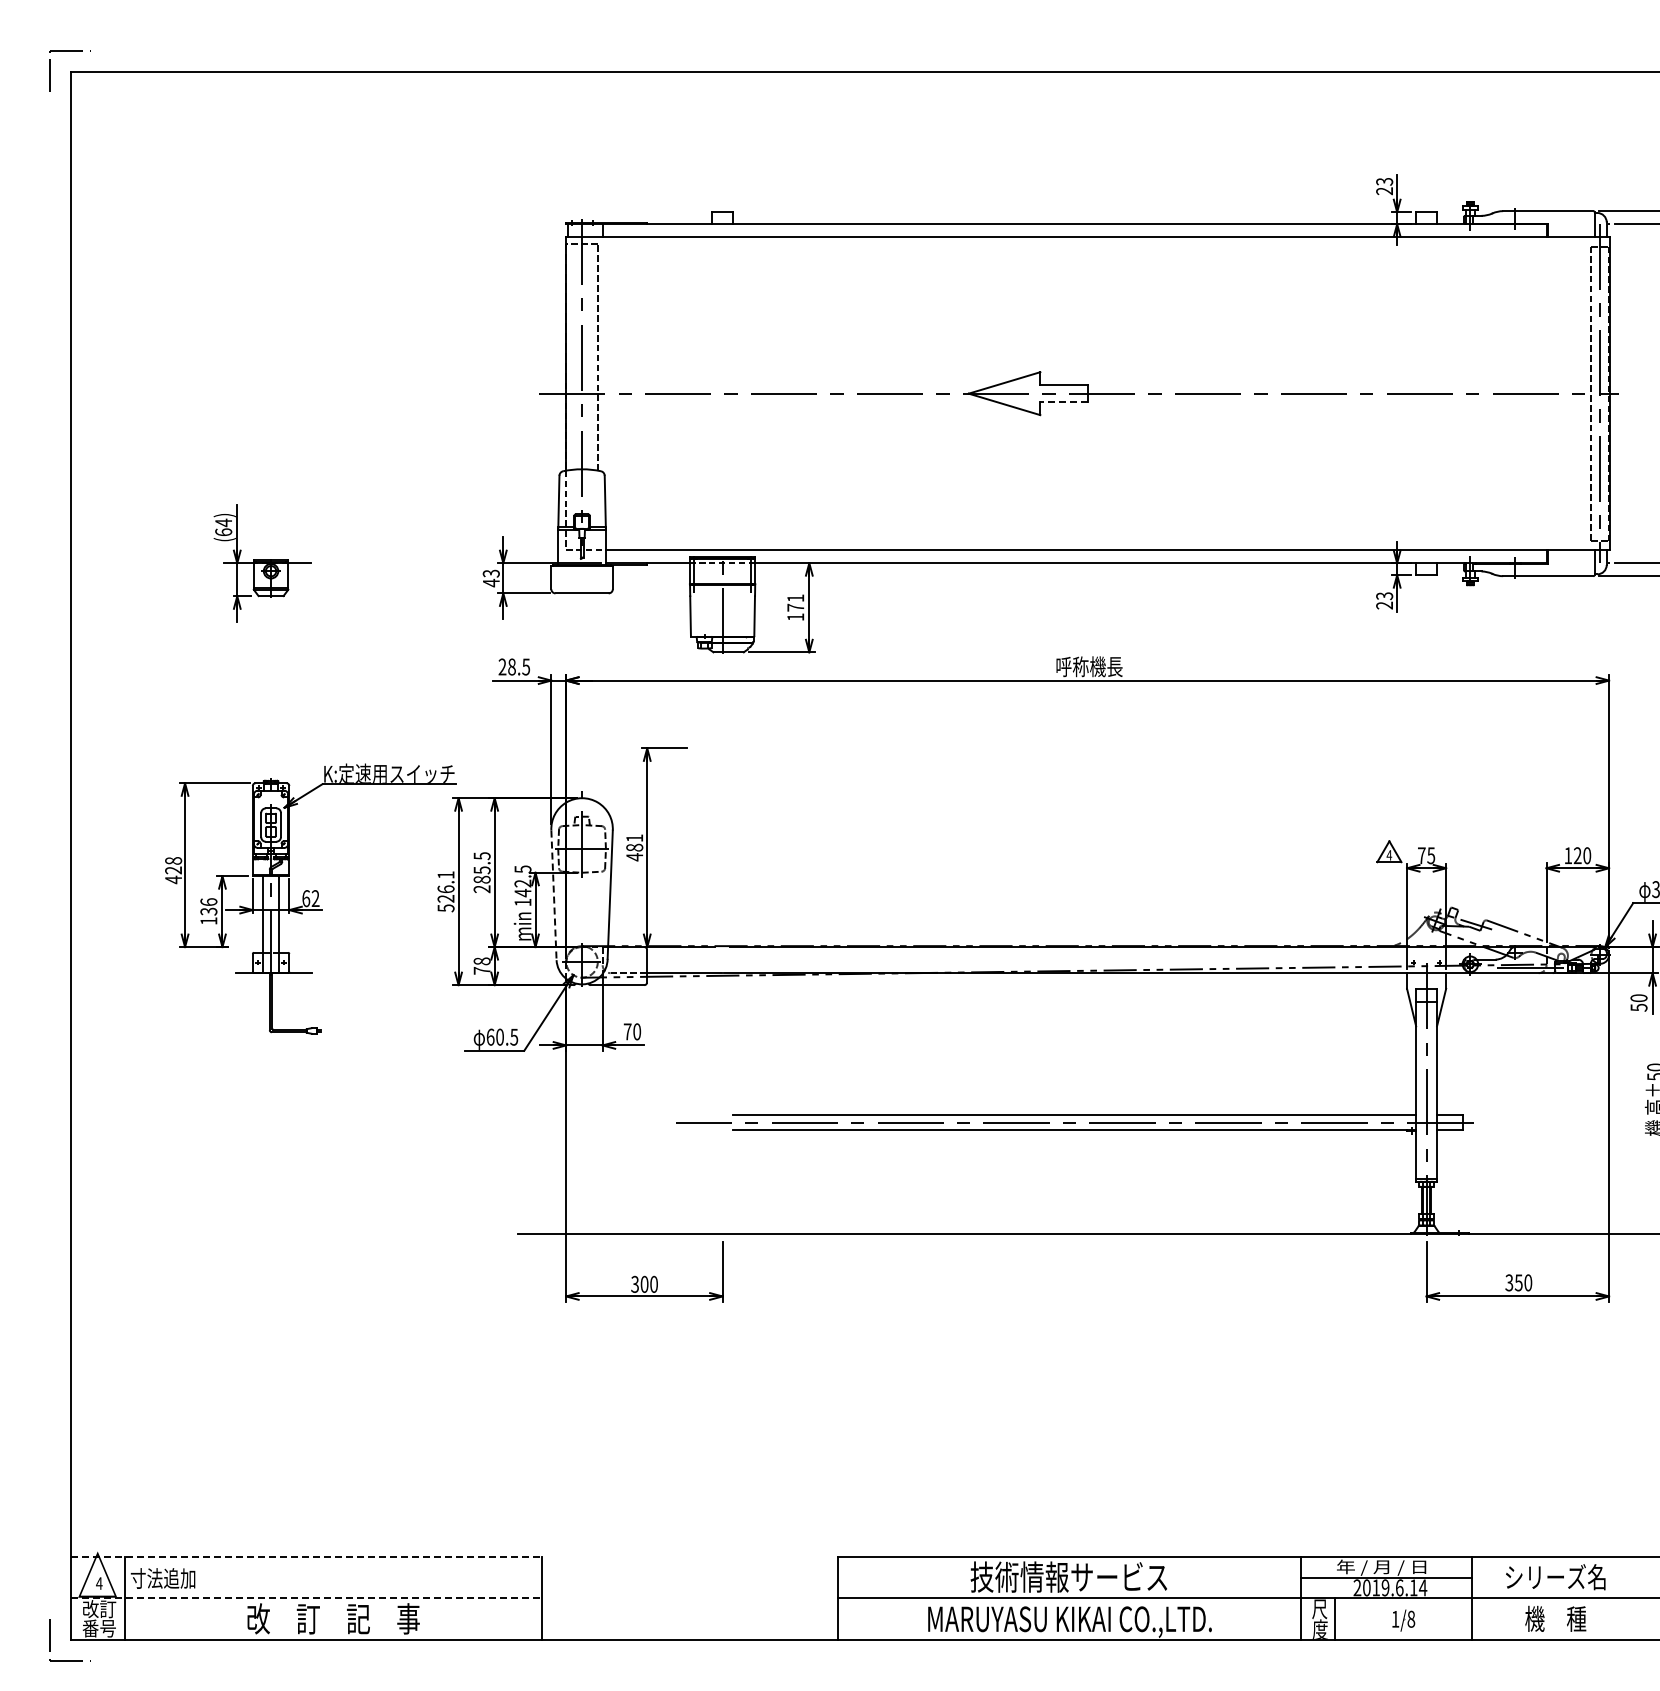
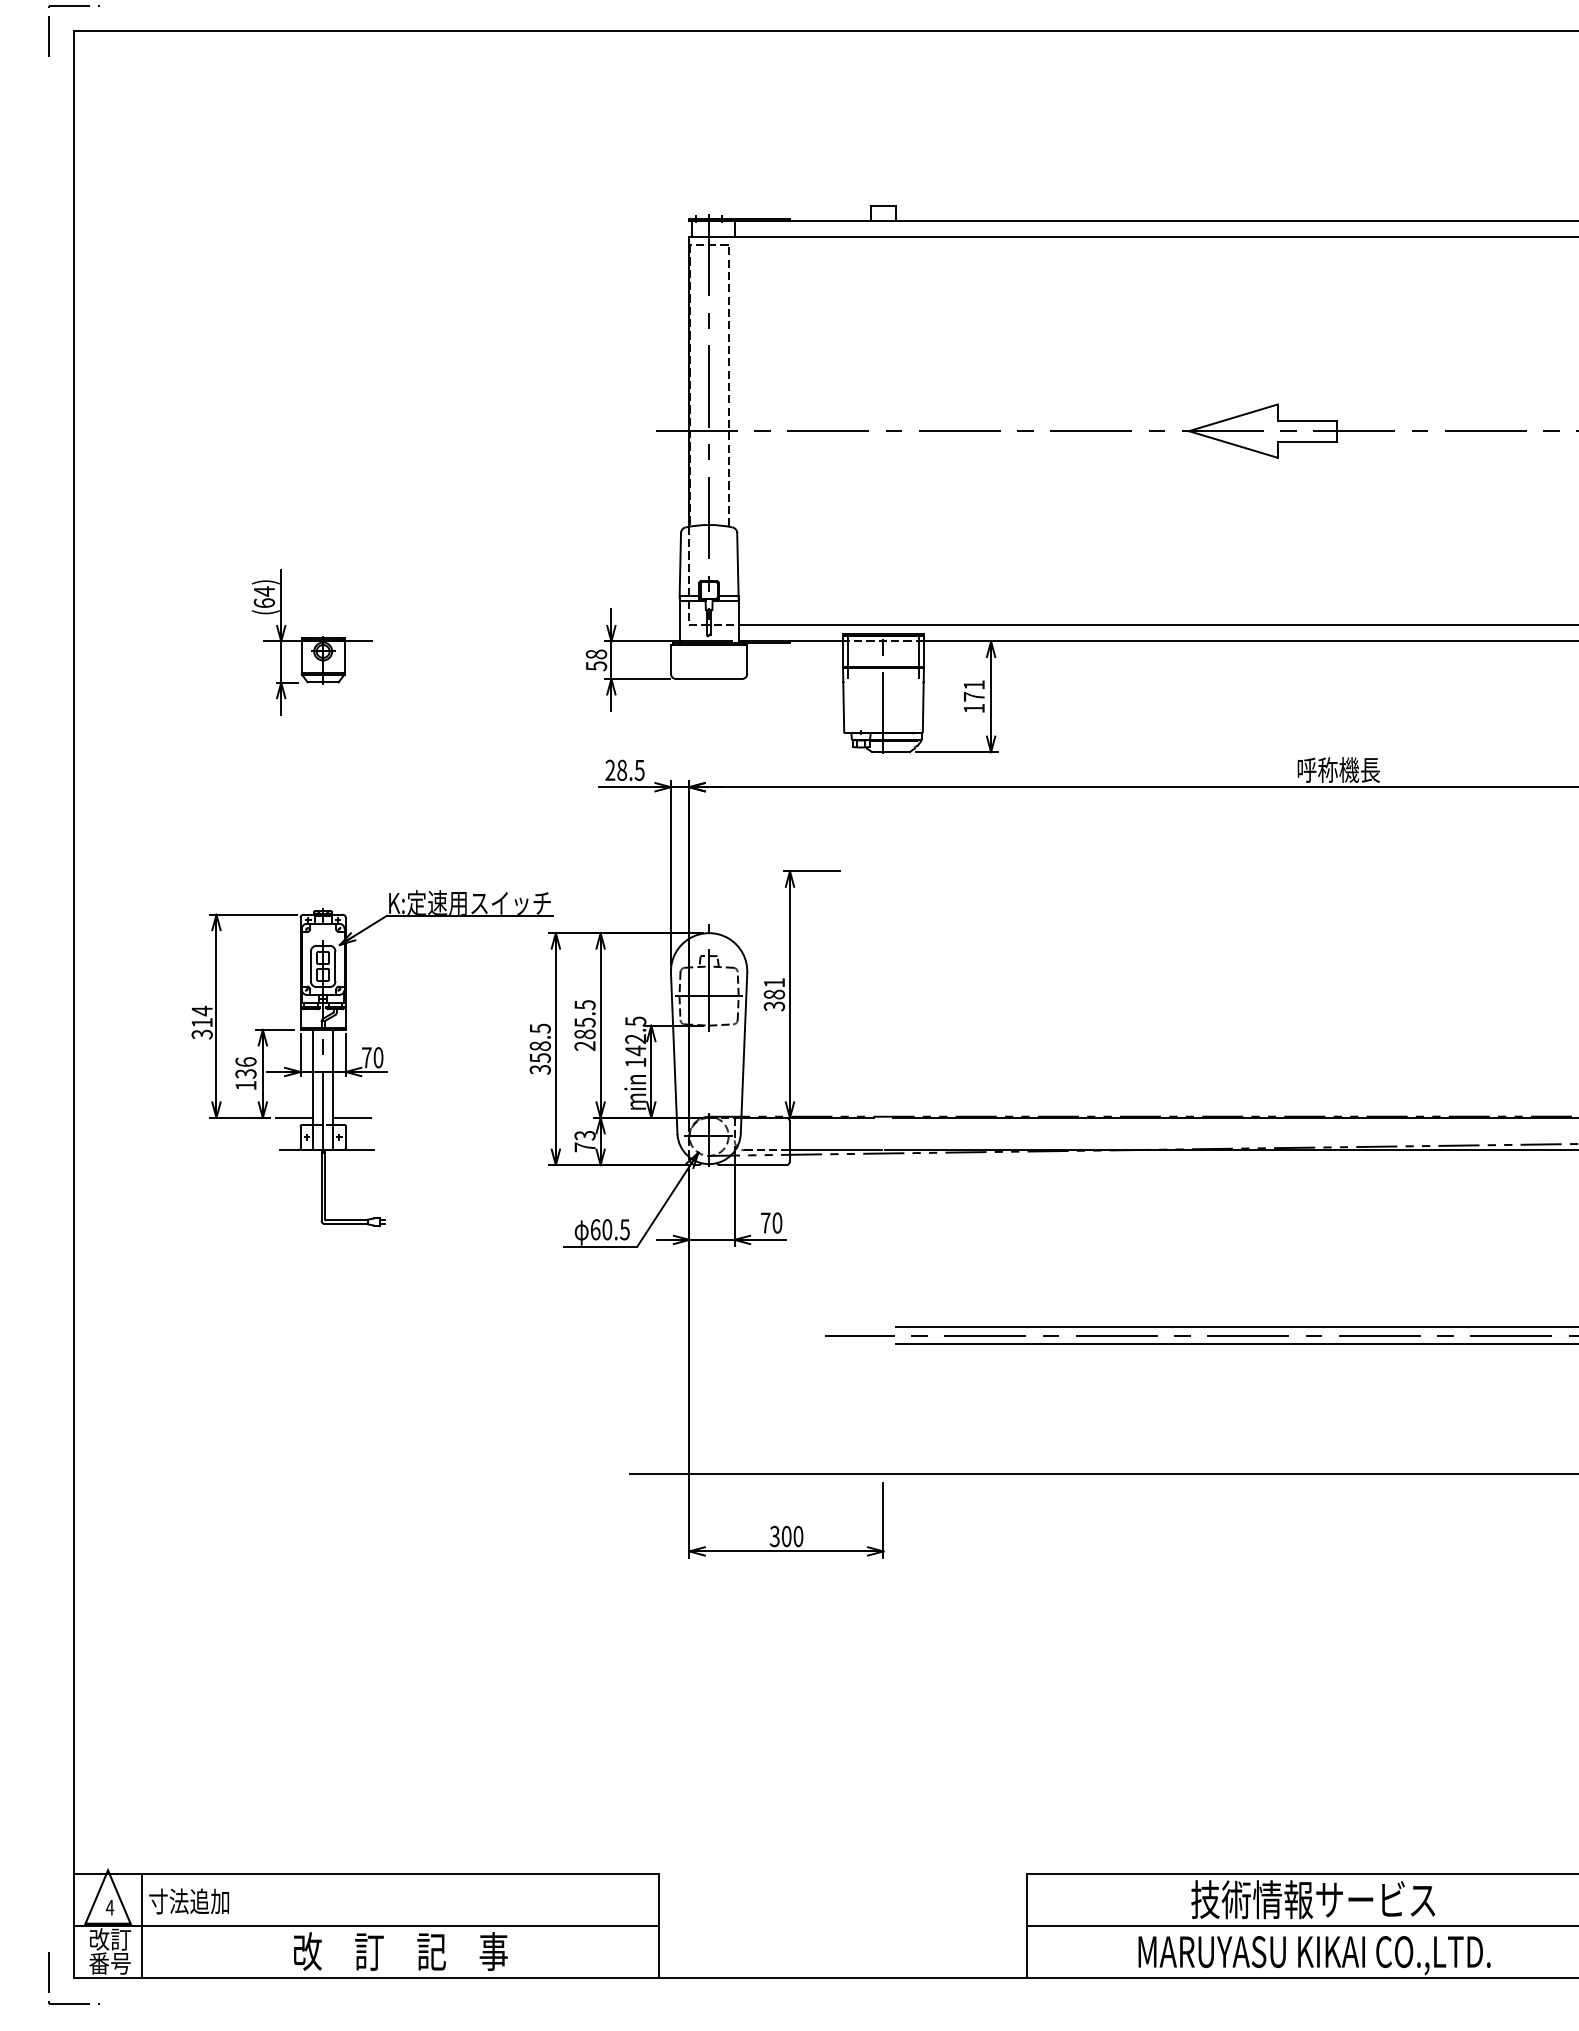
line: (1064, 402) -> (1307, 442), dashed -> solid
text: (490, 578) -> (595, 660), 43 -> 58
text: (634, 857) -> (774, 1006), 481 -> 381
text: (173, 870) -> (202, 1022), 428 -> 314
text: (445, 891) -> (539, 1048), 526.1 -> 358.5
line: (553, 895) -> (673, 1053), dashed -> solid
text: (310, 898) -> (372, 1057), 62 -> 70
line: (248, 947) -> (295, 1118), added
line: (293, 947) -> (351, 1118), added
text: (481, 961) -> (584, 1135), 78 -> 73
line: (306, 1556) -> (367, 1874), dashed -> solid
line: (306, 1598) -> (367, 1926), dashed -> solid

